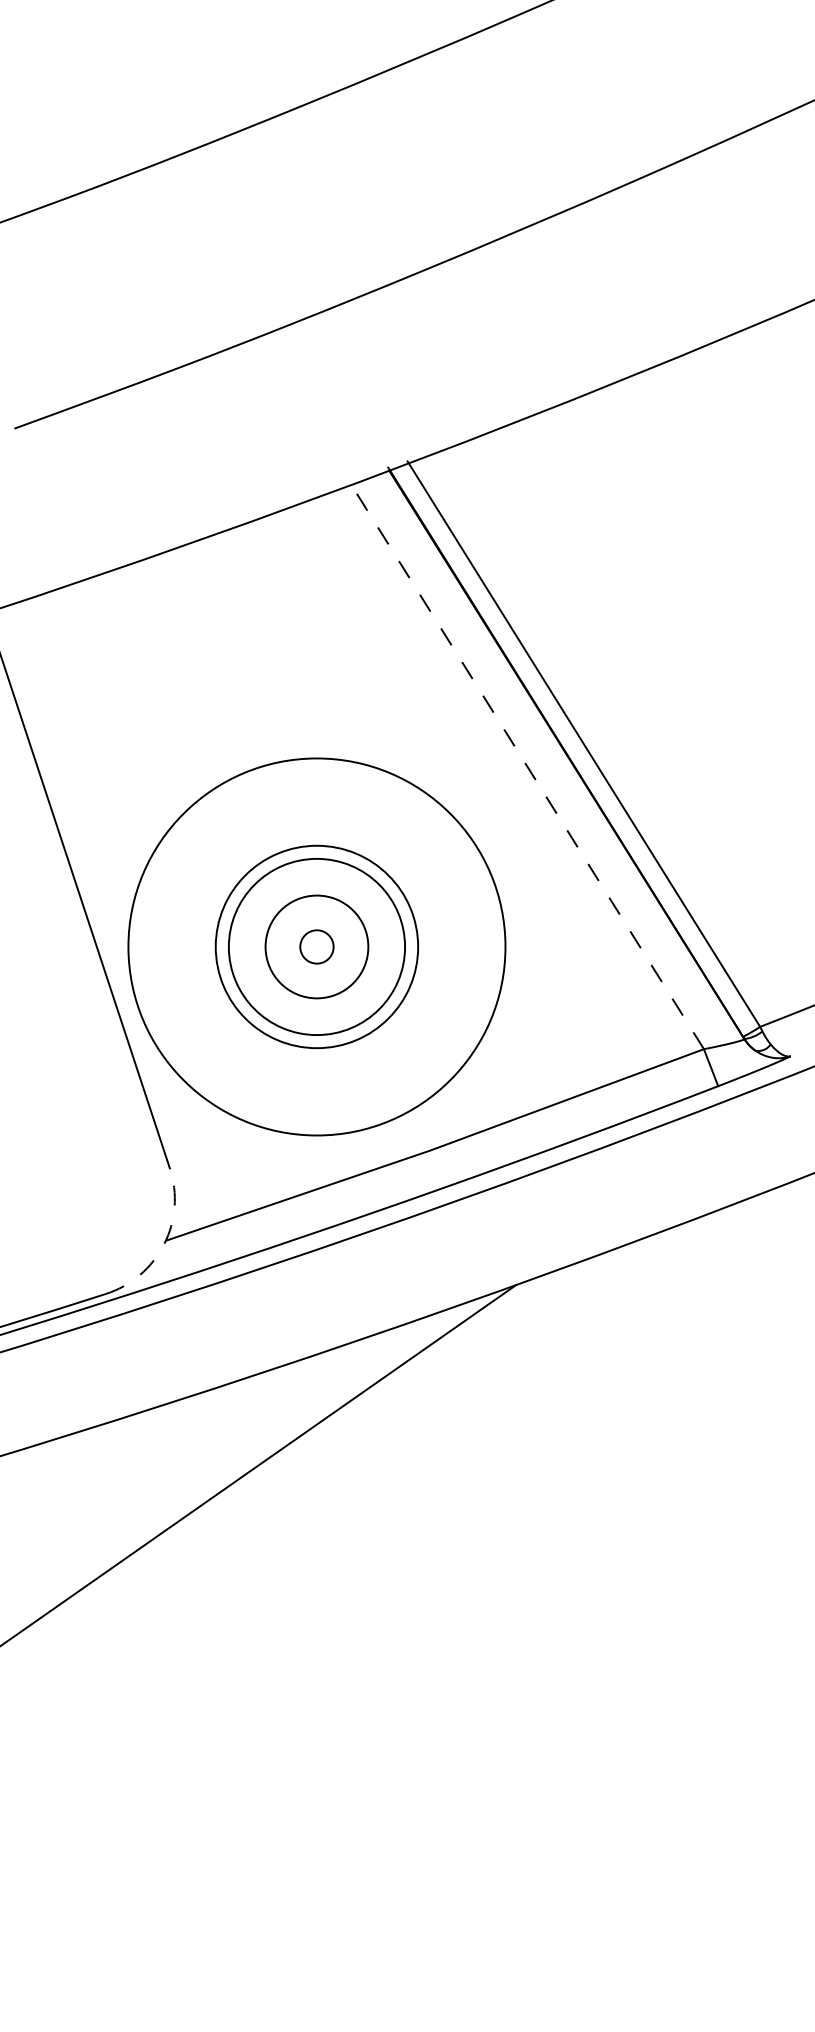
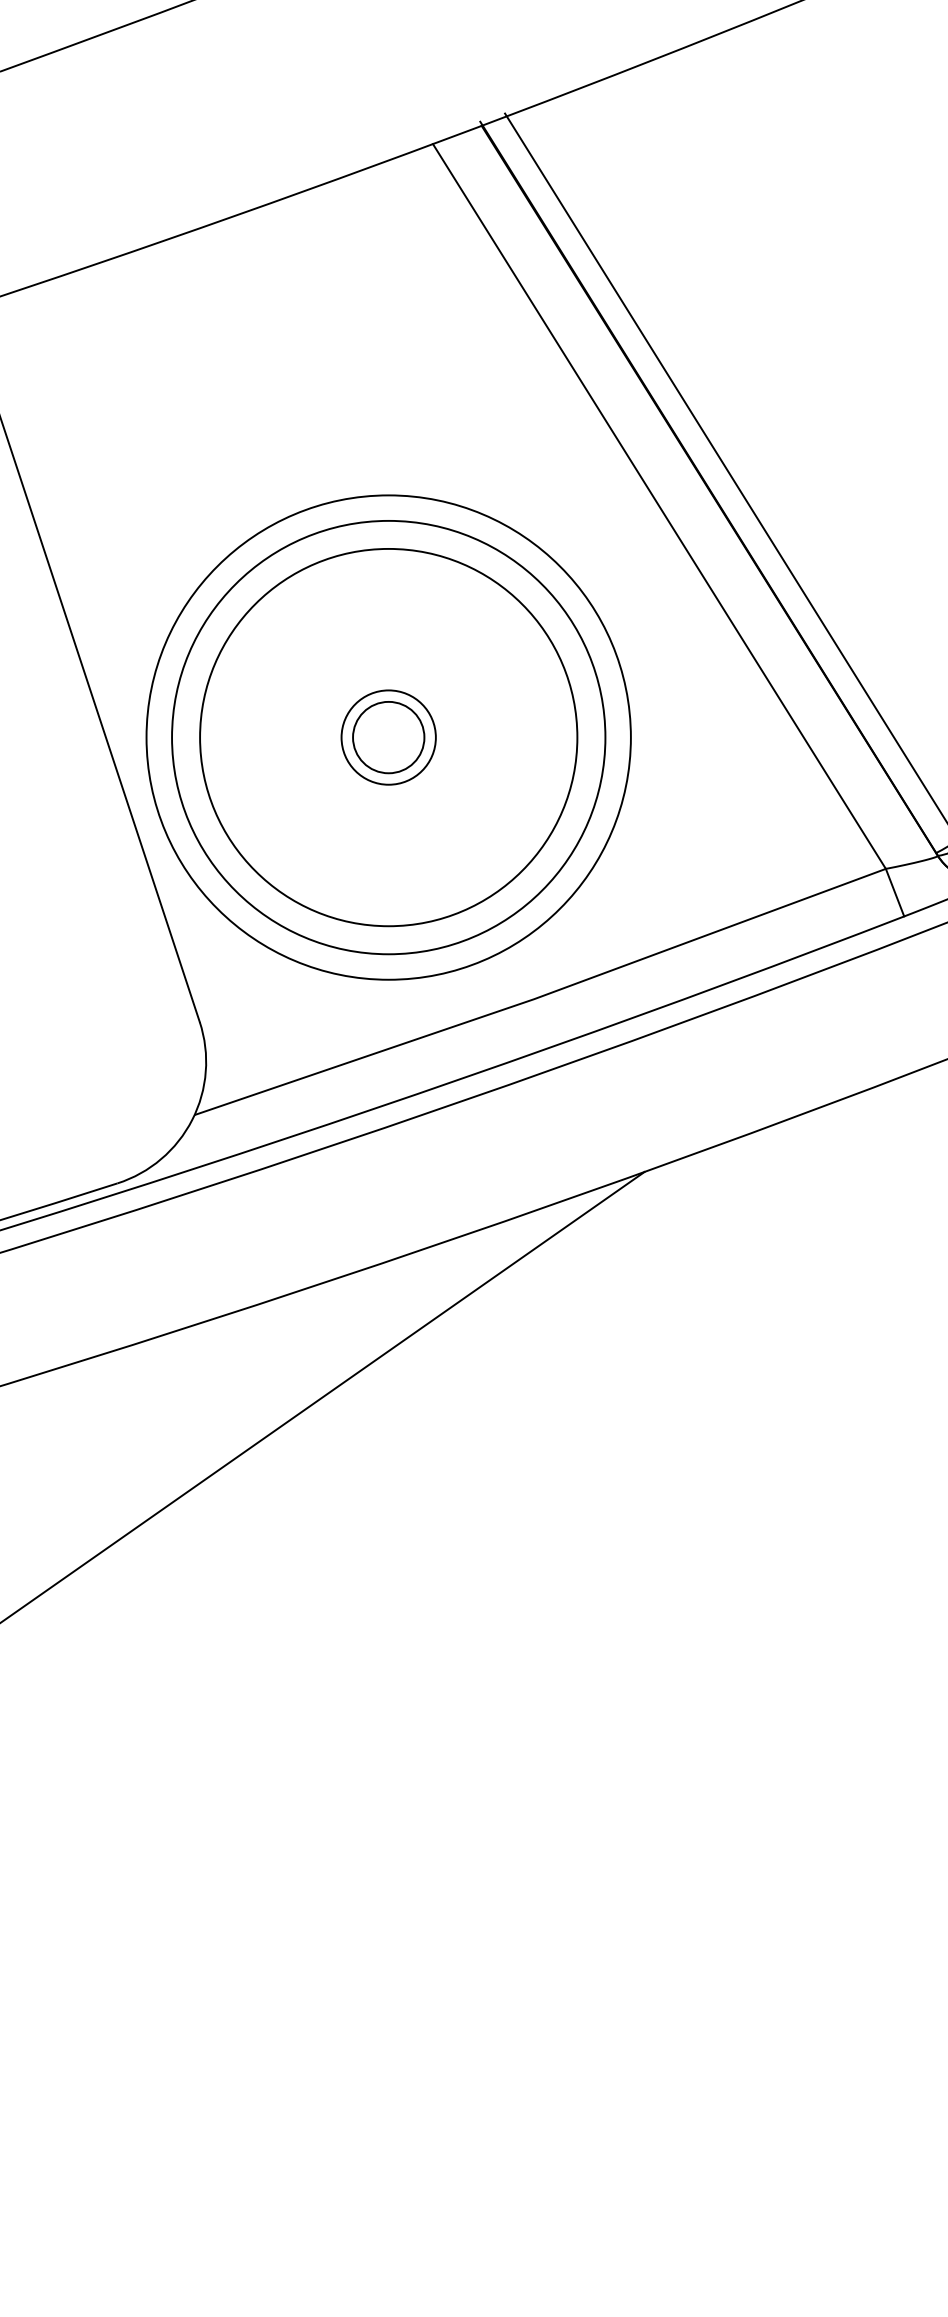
line: (527, 767) -> (659, 507), dashed -> solid
circle: (316, 946) -> (388, 736), size x0.71
circle: (316, 946) -> (388, 736), size x1.67
circle: (316, 946) -> (388, 736), size x1.67
circle: (316, 946) -> (388, 736), size x1.67
arc: (164, 1244) -> (192, 1119), dashed -> solid

